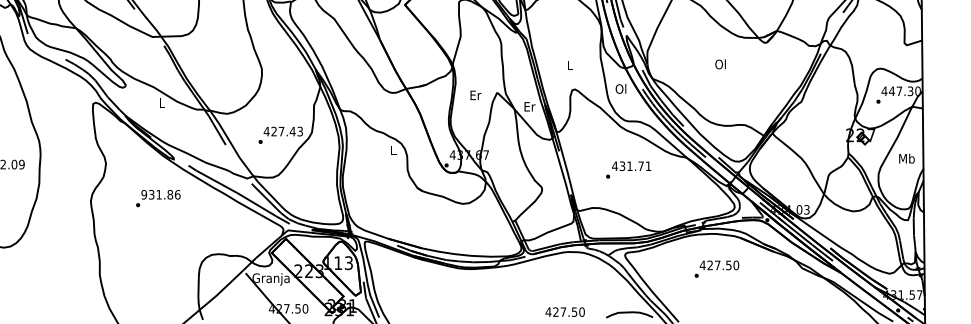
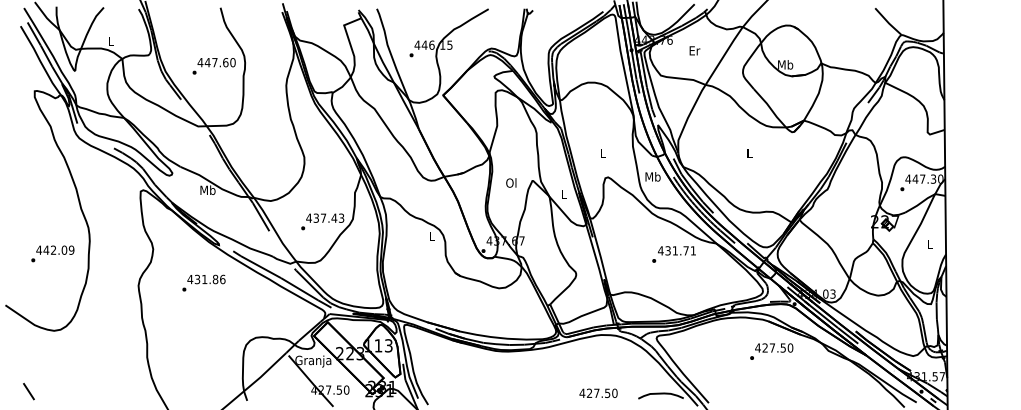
text: (720, 63) -> (749, 152), Ol -> L
text: (620, 88) -> (652, 176), Ol -> Mb
text: (475, 94) -> (511, 182), Er -> Ol
text: (161, 101) -> (207, 189), L -> Mb
text: (530, 106) -> (564, 193), Er -> L
text: (273, 131) -> (315, 218), 427.43 -> 437.43
text: (906, 158) -> (929, 244), Mb -> L
text: (628, 170) -> (673, 254), moved
text: (144, 194) -> (190, 279), 931.86 -> 431.86
text: (716, 269) -> (771, 351), moved

